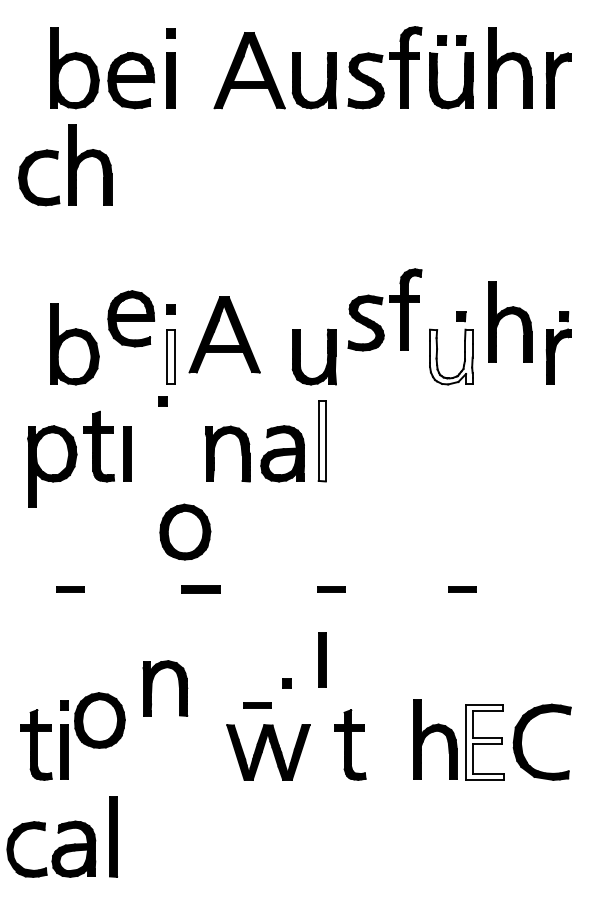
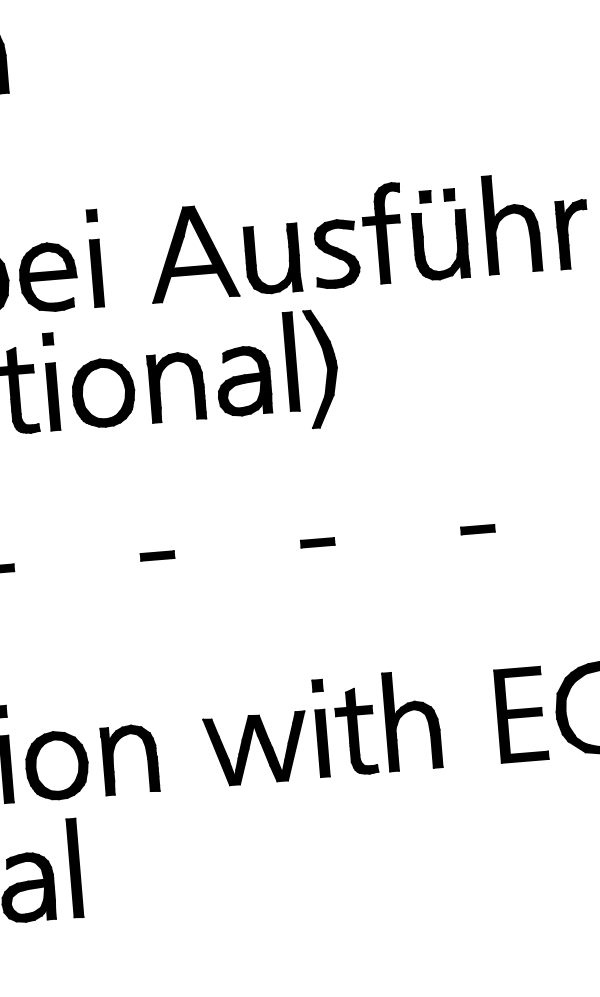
part: (384, 309) -> (357, 235), moved
part: (507, 315) -> (508, 215), moved
part: (564, 316) -> (426, 196), moved
part: (131, 318) -> (48, 276), moved
part: (224, 334) -> (192, 252), moved
fill: (170, 356) -> (96, 273), added
fill: (450, 356) -> (440, 244), added
part: (162, 401) -> (47, 338), moved
fill: (321, 441) -> (290, 362), added
part: (346, 448) -> (321, 368), added
part: (185, 531) -> (103, 392), moved
part: (201, 589) -> (157, 555), size x0.71
part: (322, 659) -> (322, 742), moved
part: (286, 683) -> (316, 686), moved
part: (152, 688) -> (114, 760), moved
part: (257, 705) -> (238, 692), removed
part: (99, 720) -> (56, 765), moved
part: (434, 732) -> (410, 711), moved
fill: (485, 741) -> (521, 713), added

